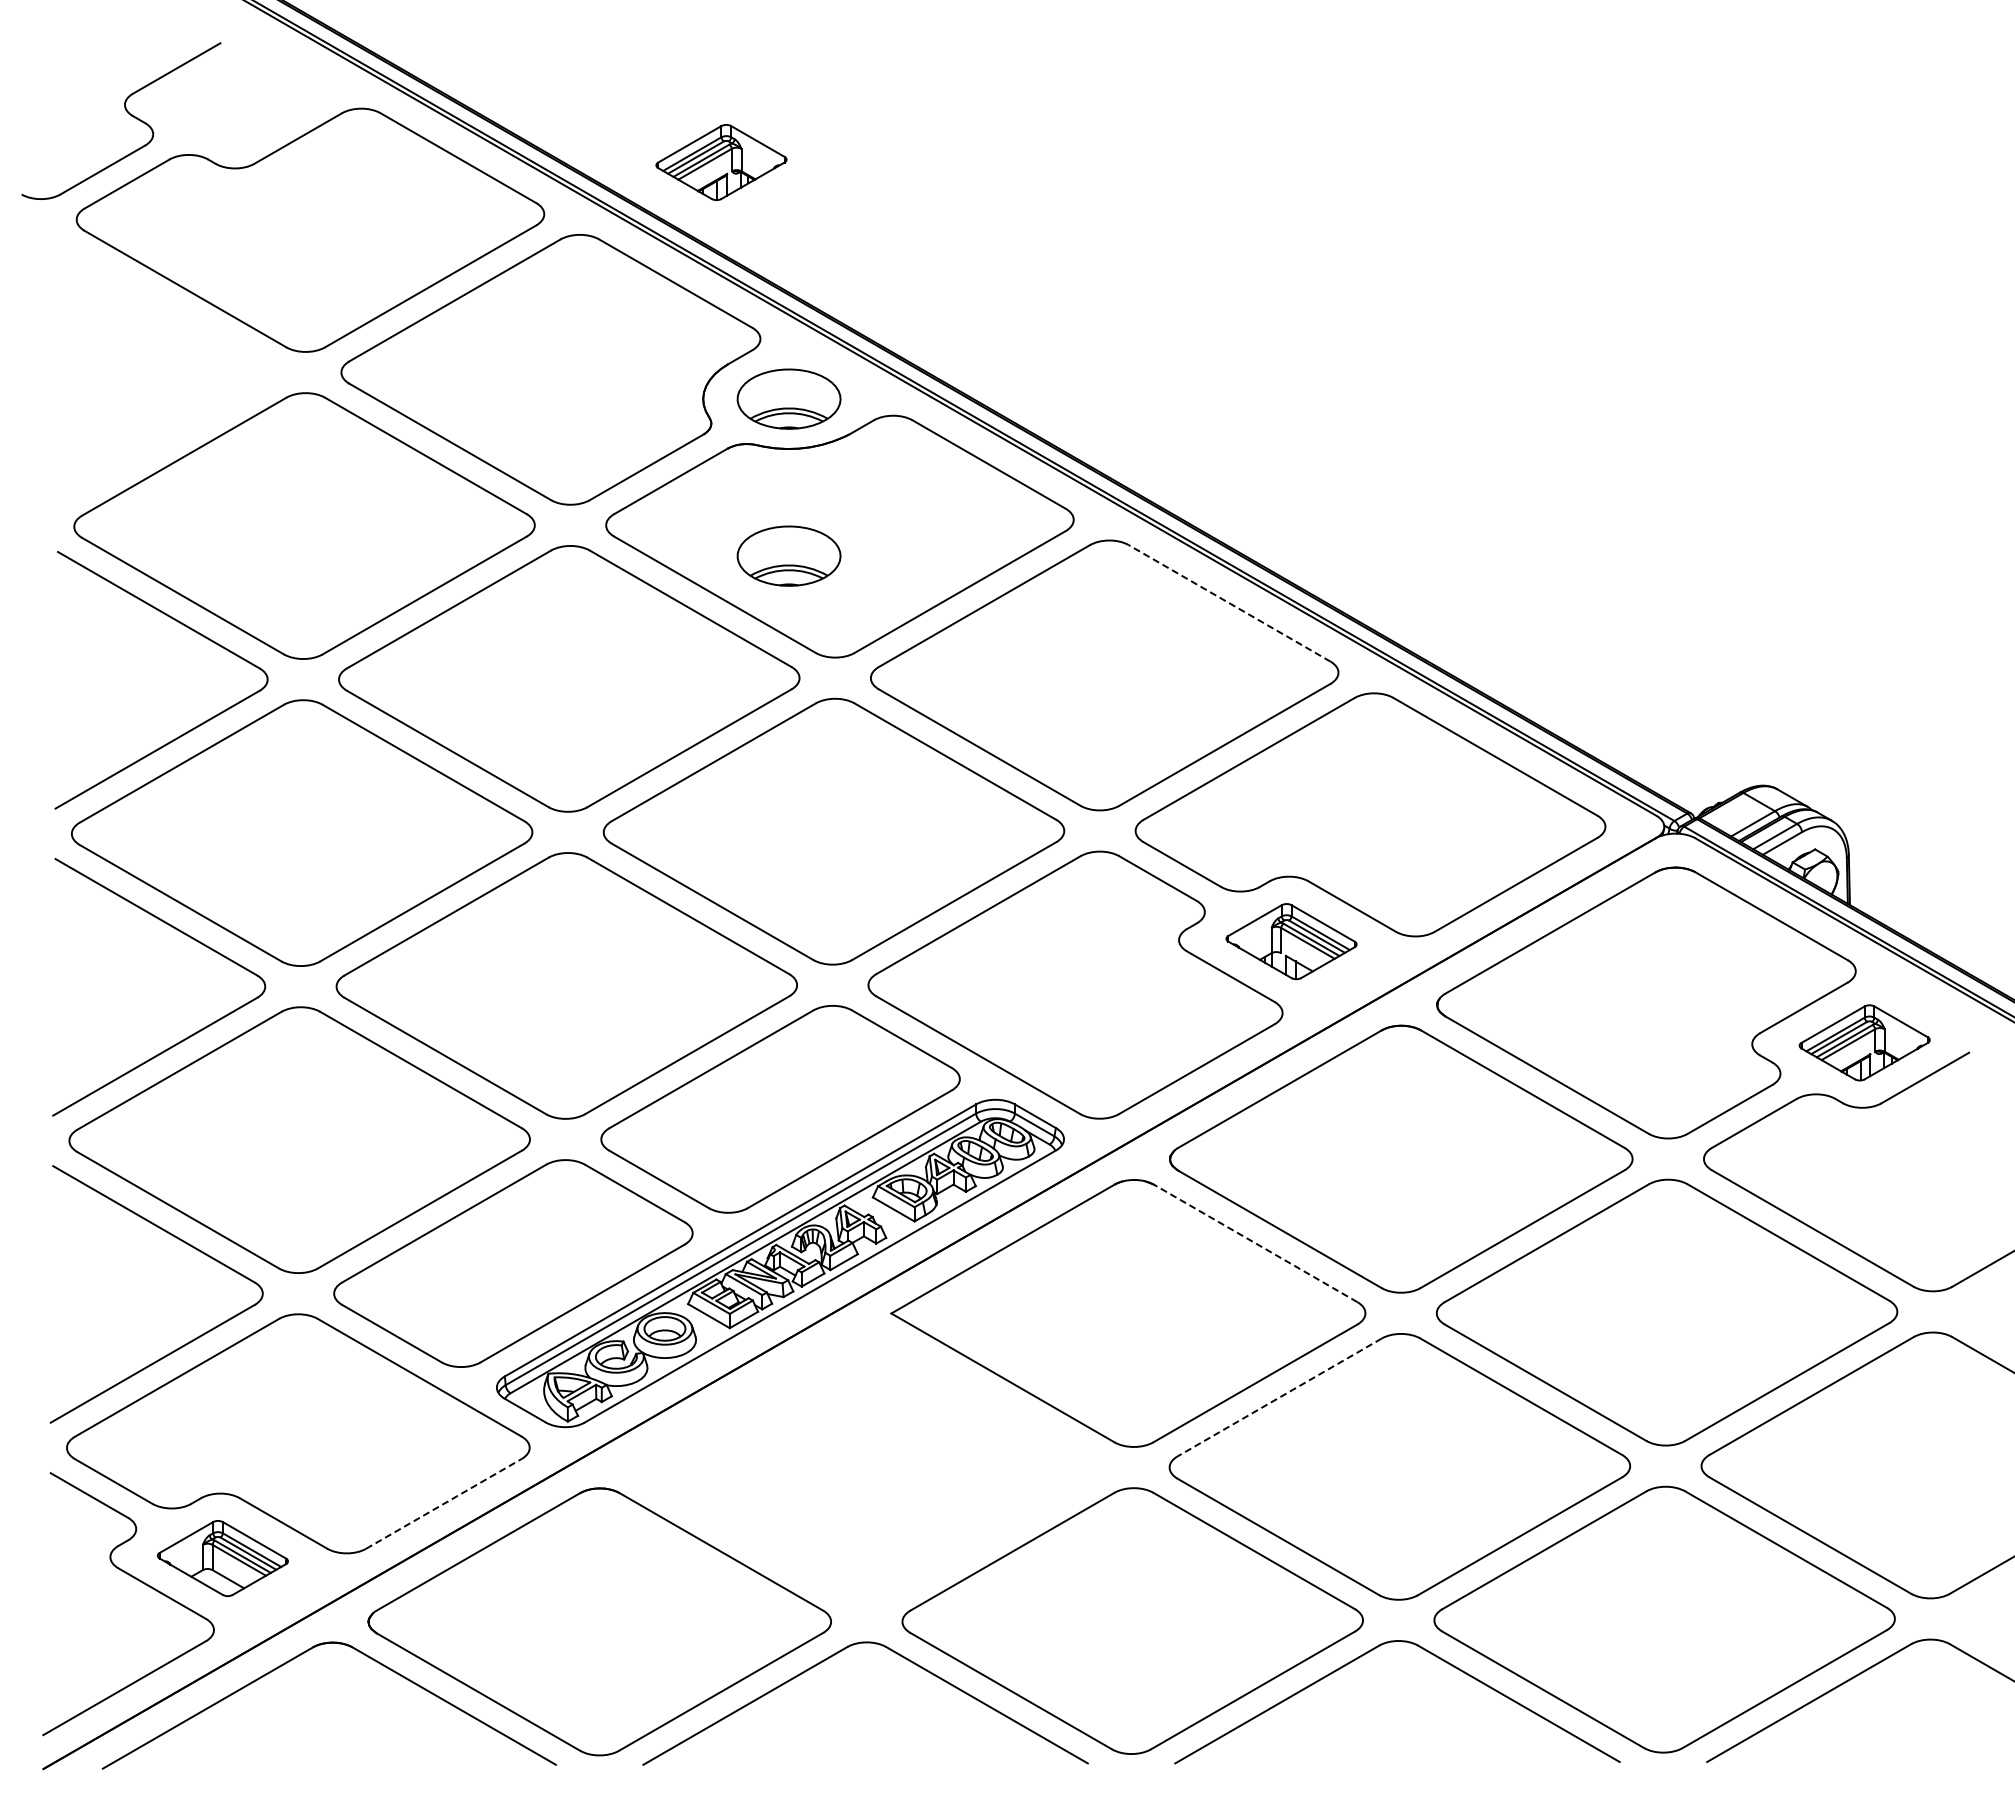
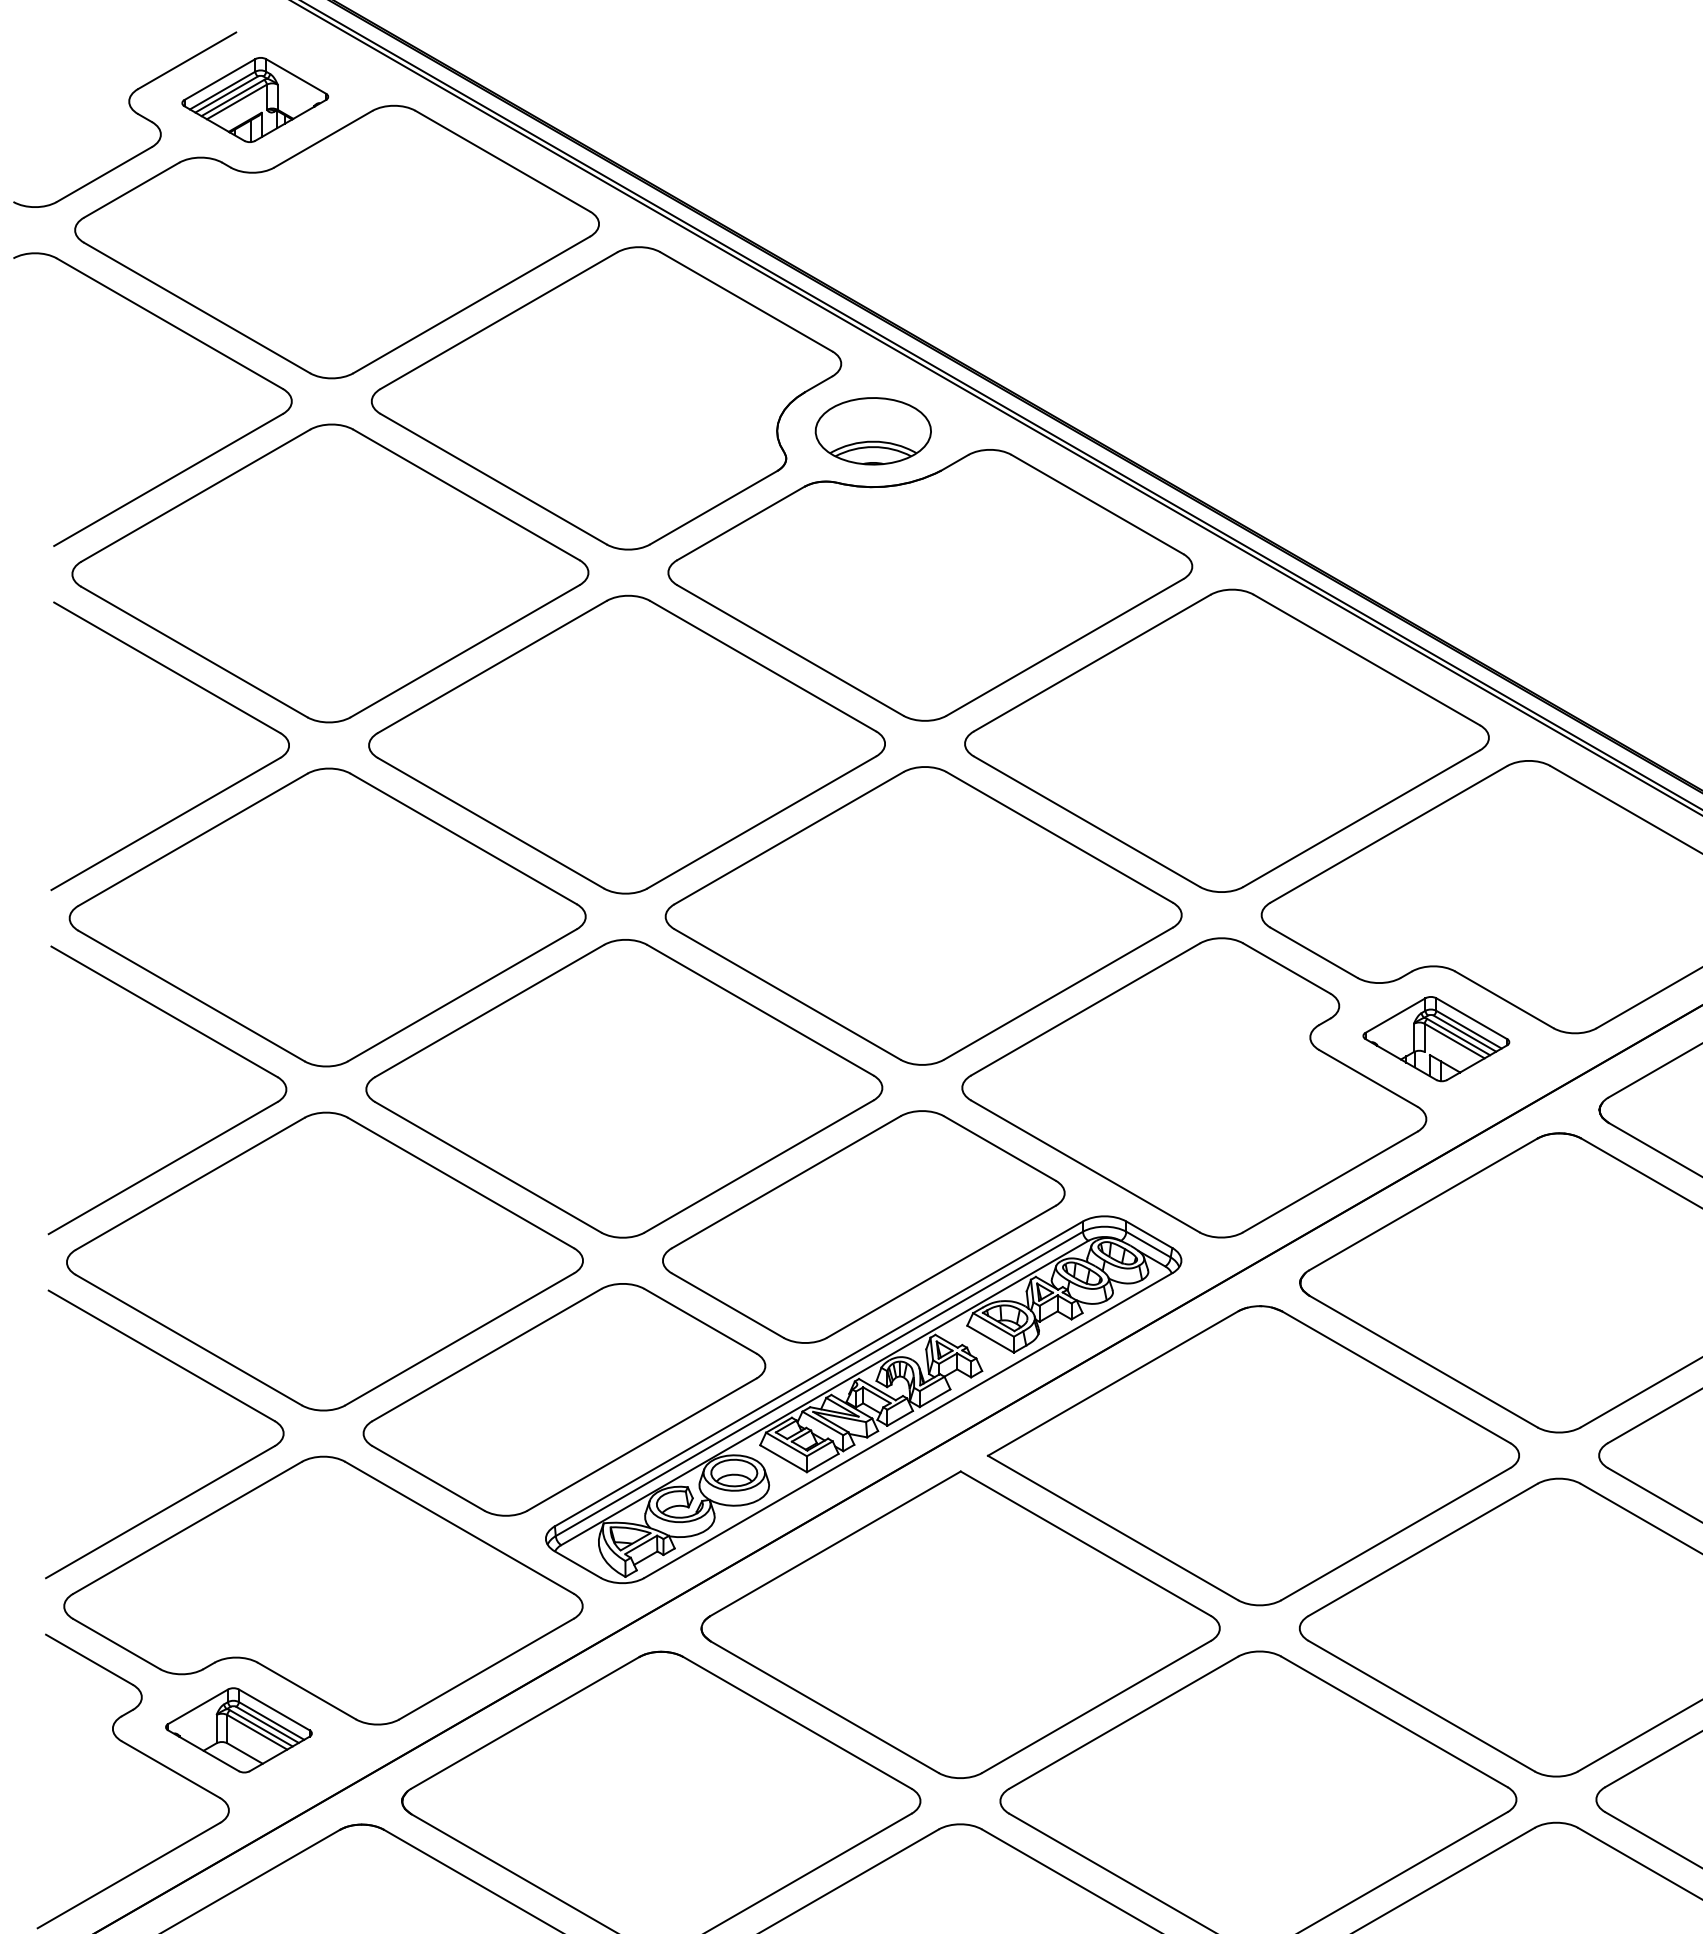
part: (721, 162) -> (255, 99), moved
part: (178, 314) -> (189, 336), added
part: (788, 555) -> (872, 606), removed
line: (1229, 603) -> (1366, 660), dashed -> solid
line: (1255, 1243) -> (1395, 1377), dashed -> solid
line: (1279, 1397) -> (1422, 1549), dashed -> solid
part: (866, 1464) -> (960, 1624), added
line: (443, 1503) -> (486, 1668), dashed -> solid

